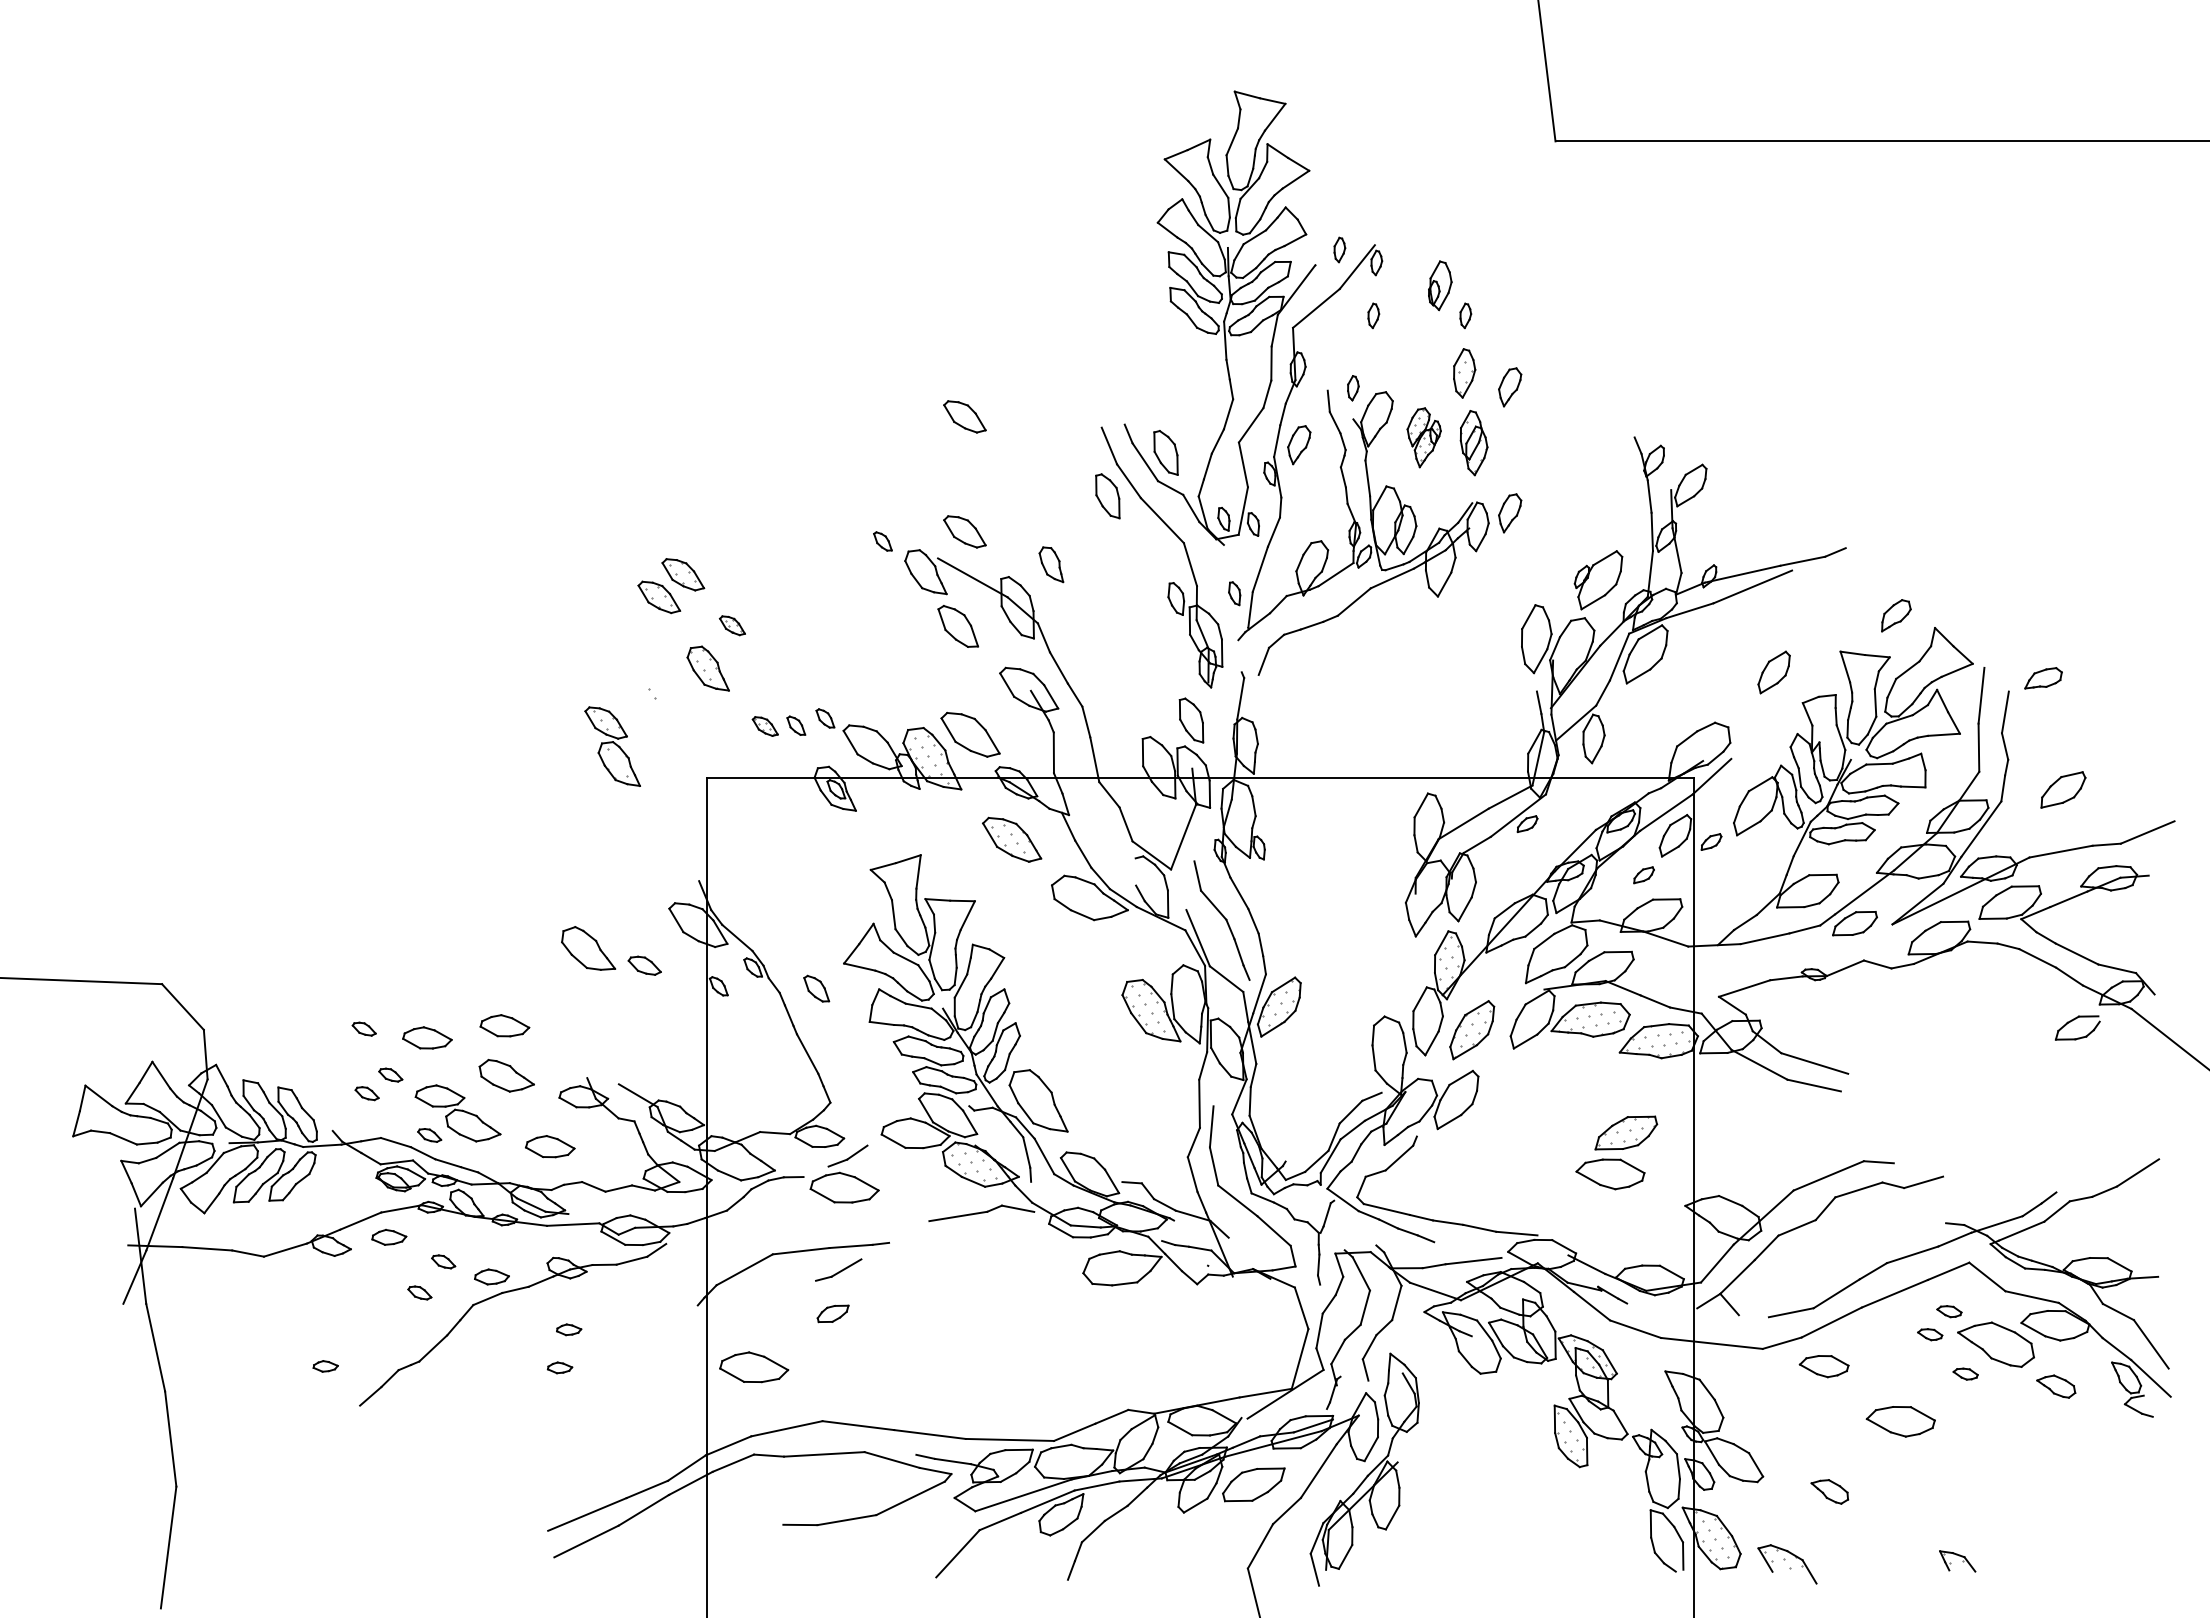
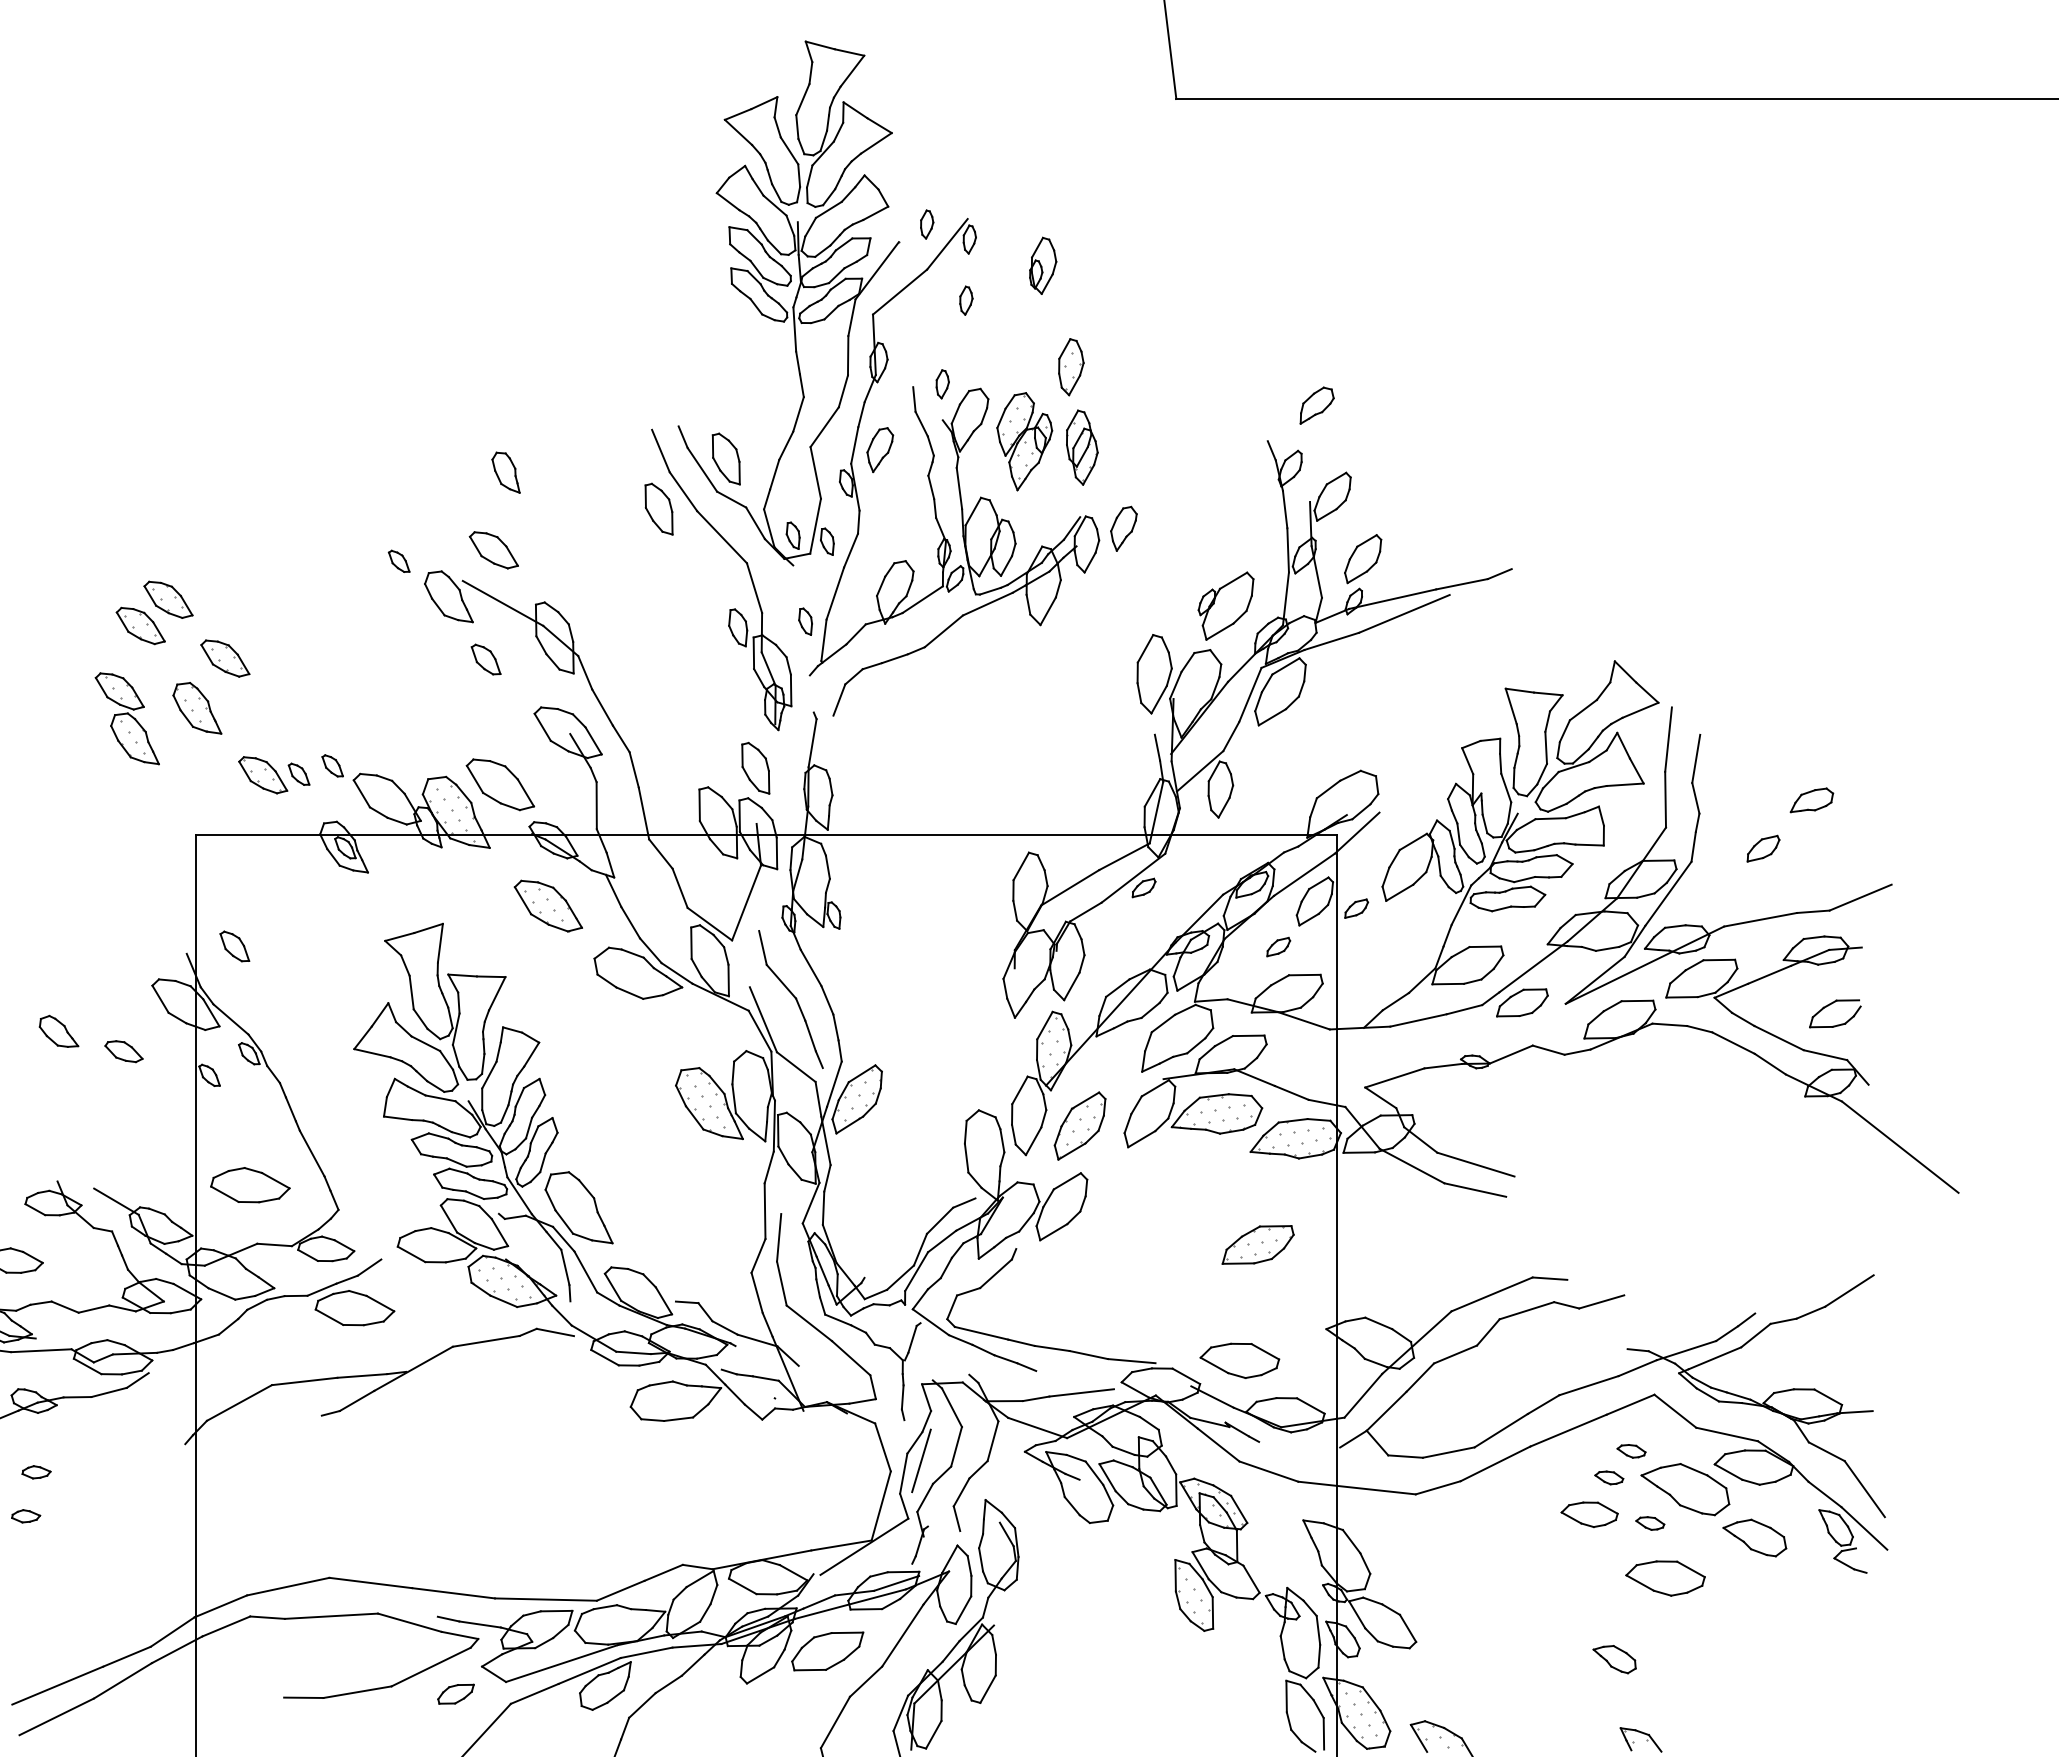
part: (1465, 315) -> (1072, 300), removed
part: (1510, 387) -> (1124, 383), removed
part: (964, 416) -> (493, 416), removed
part: (1423, 437) -> (1023, 441), size x1.43
part: (1051, 564) -> (506, 472), moved
part: (1896, 615) -> (1317, 405), moved
part: (732, 625) -> (225, 658), size x1.67
part: (957, 626) -> (485, 659), size x0.62
part: (1773, 672) -> (1362, 559), moved
part: (2043, 678) -> (1811, 800), moved
part: (765, 726) -> (263, 775), size x1.67
part: (612, 746) -> (127, 718), moved
part: (2063, 790) -> (1763, 849), size x0.62
line: (1135, 871) -> (691, 942), added
part: (588, 947) -> (58, 1030), size x0.62
part: (816, 988) -> (234, 946), moved
part: (2074, 1020) -> (1831, 1005), moved
line: (815, 1171) -> (321, 1289), added
part: (1610, 1174) -> (1239, 1361), moved
line: (895, 1240) -> (413, 1369), added
part: (832, 1313) -> (455, 1693), moved
line: (1753, 1316) -> (1405, 1456), added
line: (1334, 1319) -> (920, 1460), added
part: (1823, 1366) -> (1588, 1514), moved
part: (754, 1367) -> (250, 1185), moved
part: (2056, 1386) -> (1755, 1537), size x1.43
part: (1900, 1421) -> (1665, 1578), moved
part: (1829, 1491) -> (1614, 1659), moved

